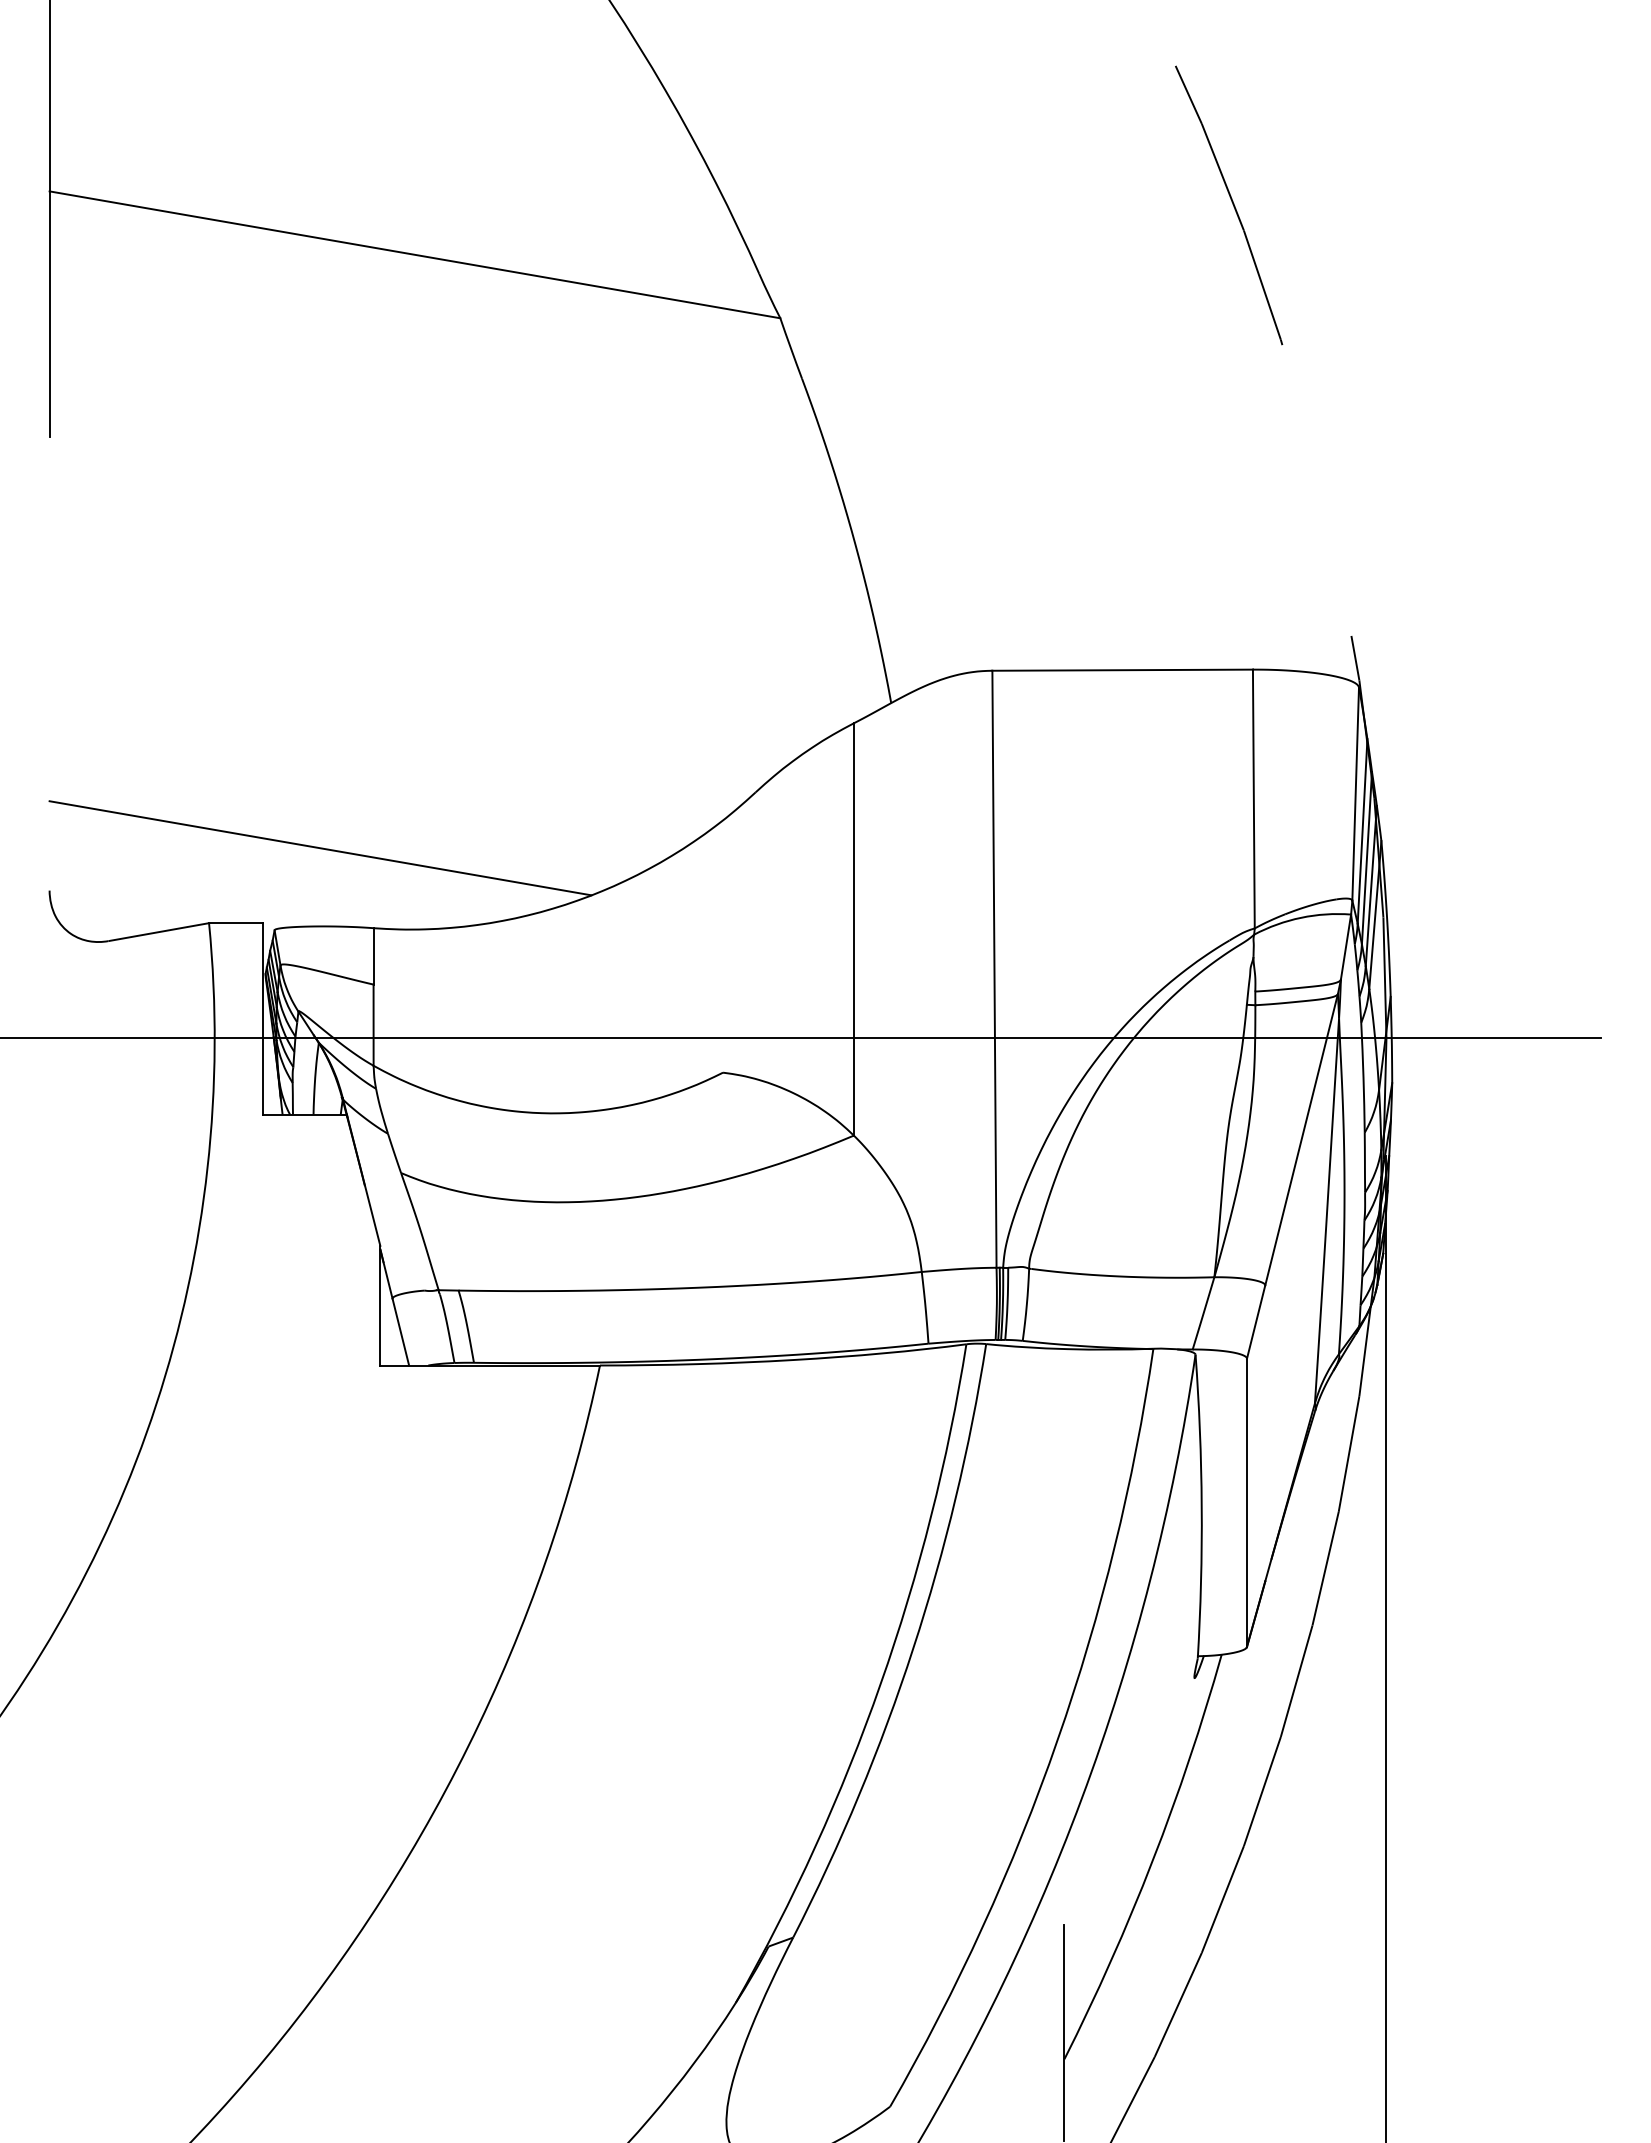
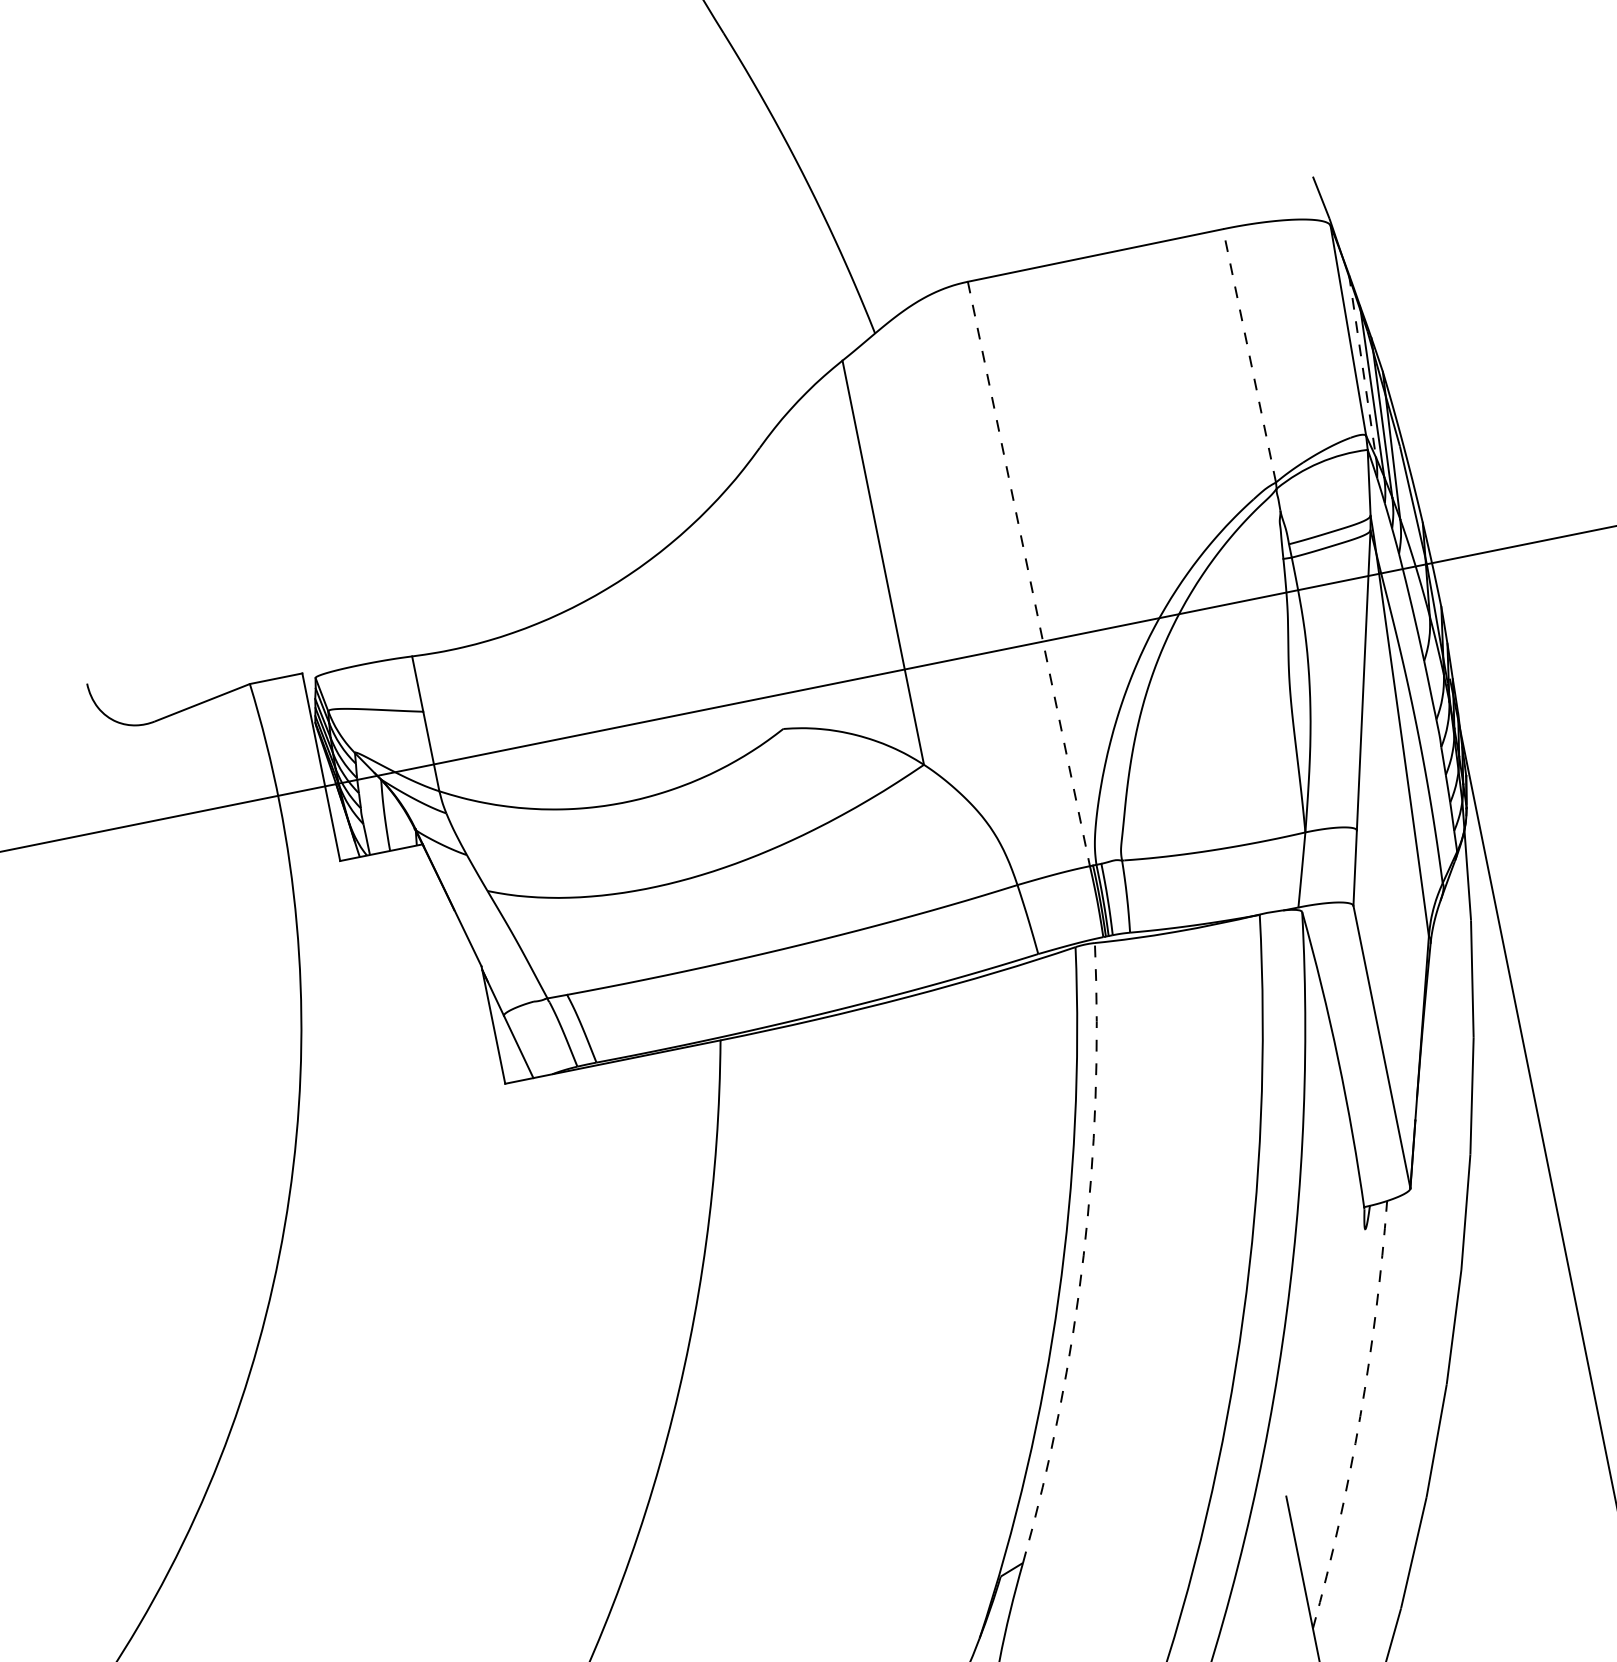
line: (1253, 798) -> (1249, 355), solid -> dashed
line: (1362, 831) -> (1362, 366), solid -> dashed
line: (320, 848) -> (344, 588), removed
line: (994, 969) -> (1029, 574), solid -> dashed
arc: (913, 1648) -> (1083, 1255), solid -> dashed
arc: (1152, 1860) -> (1359, 1416), solid -> dashed

